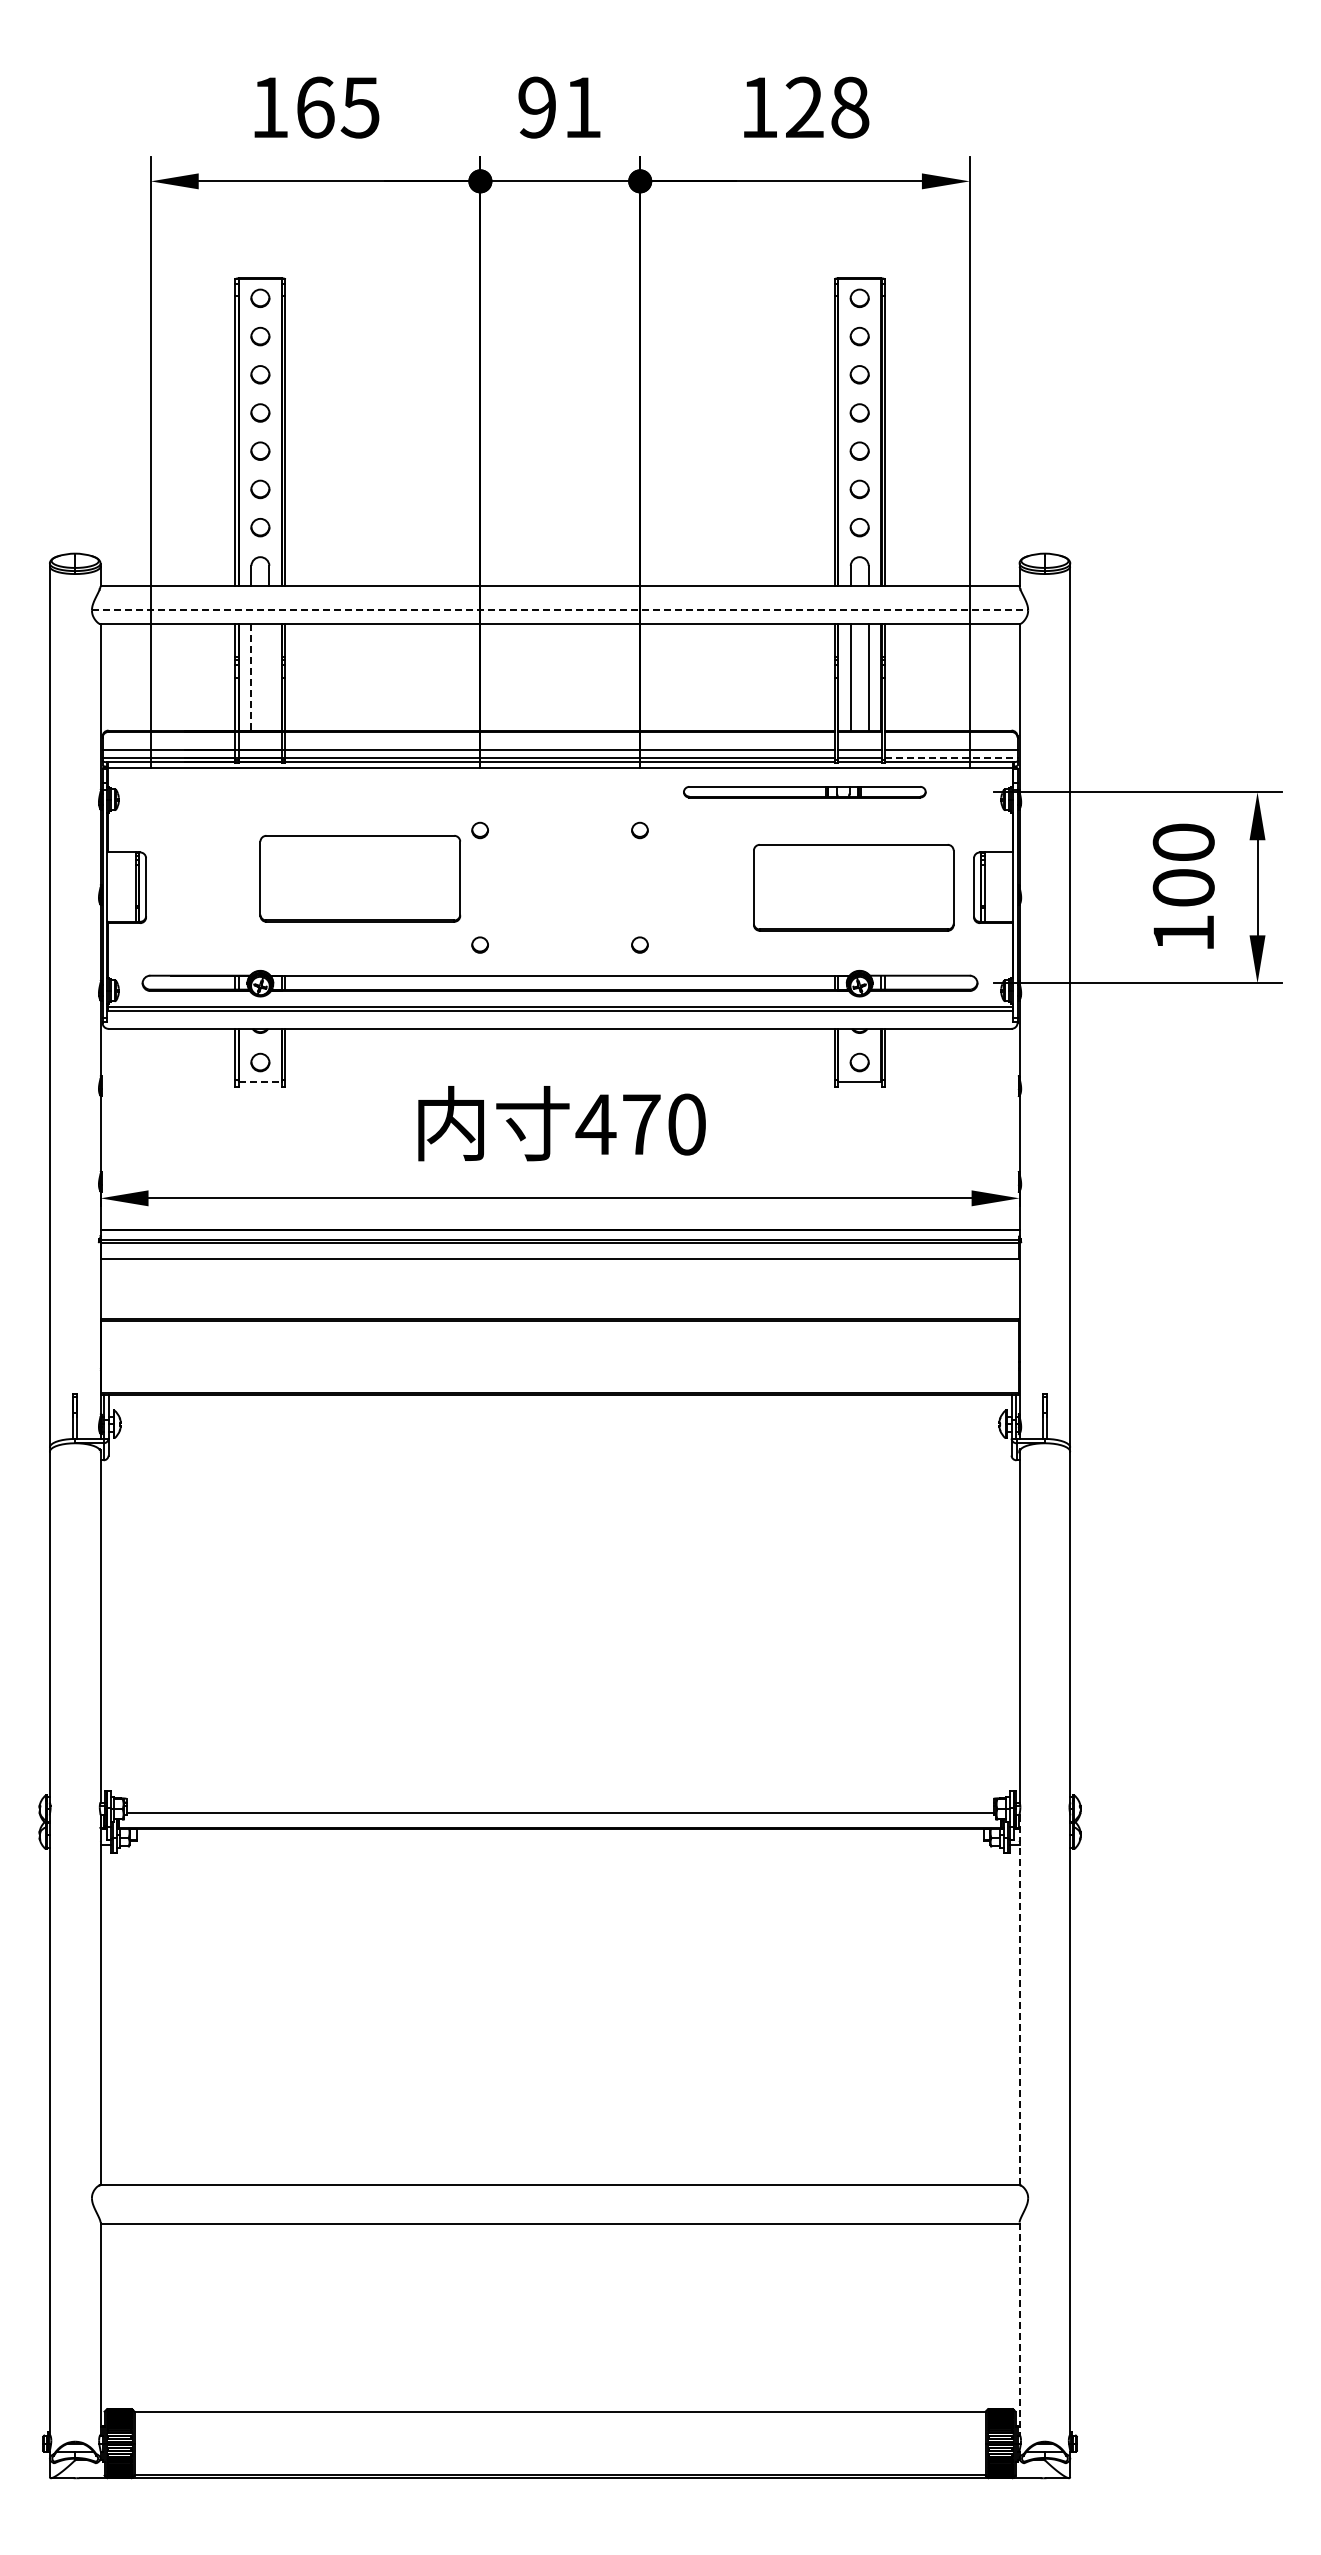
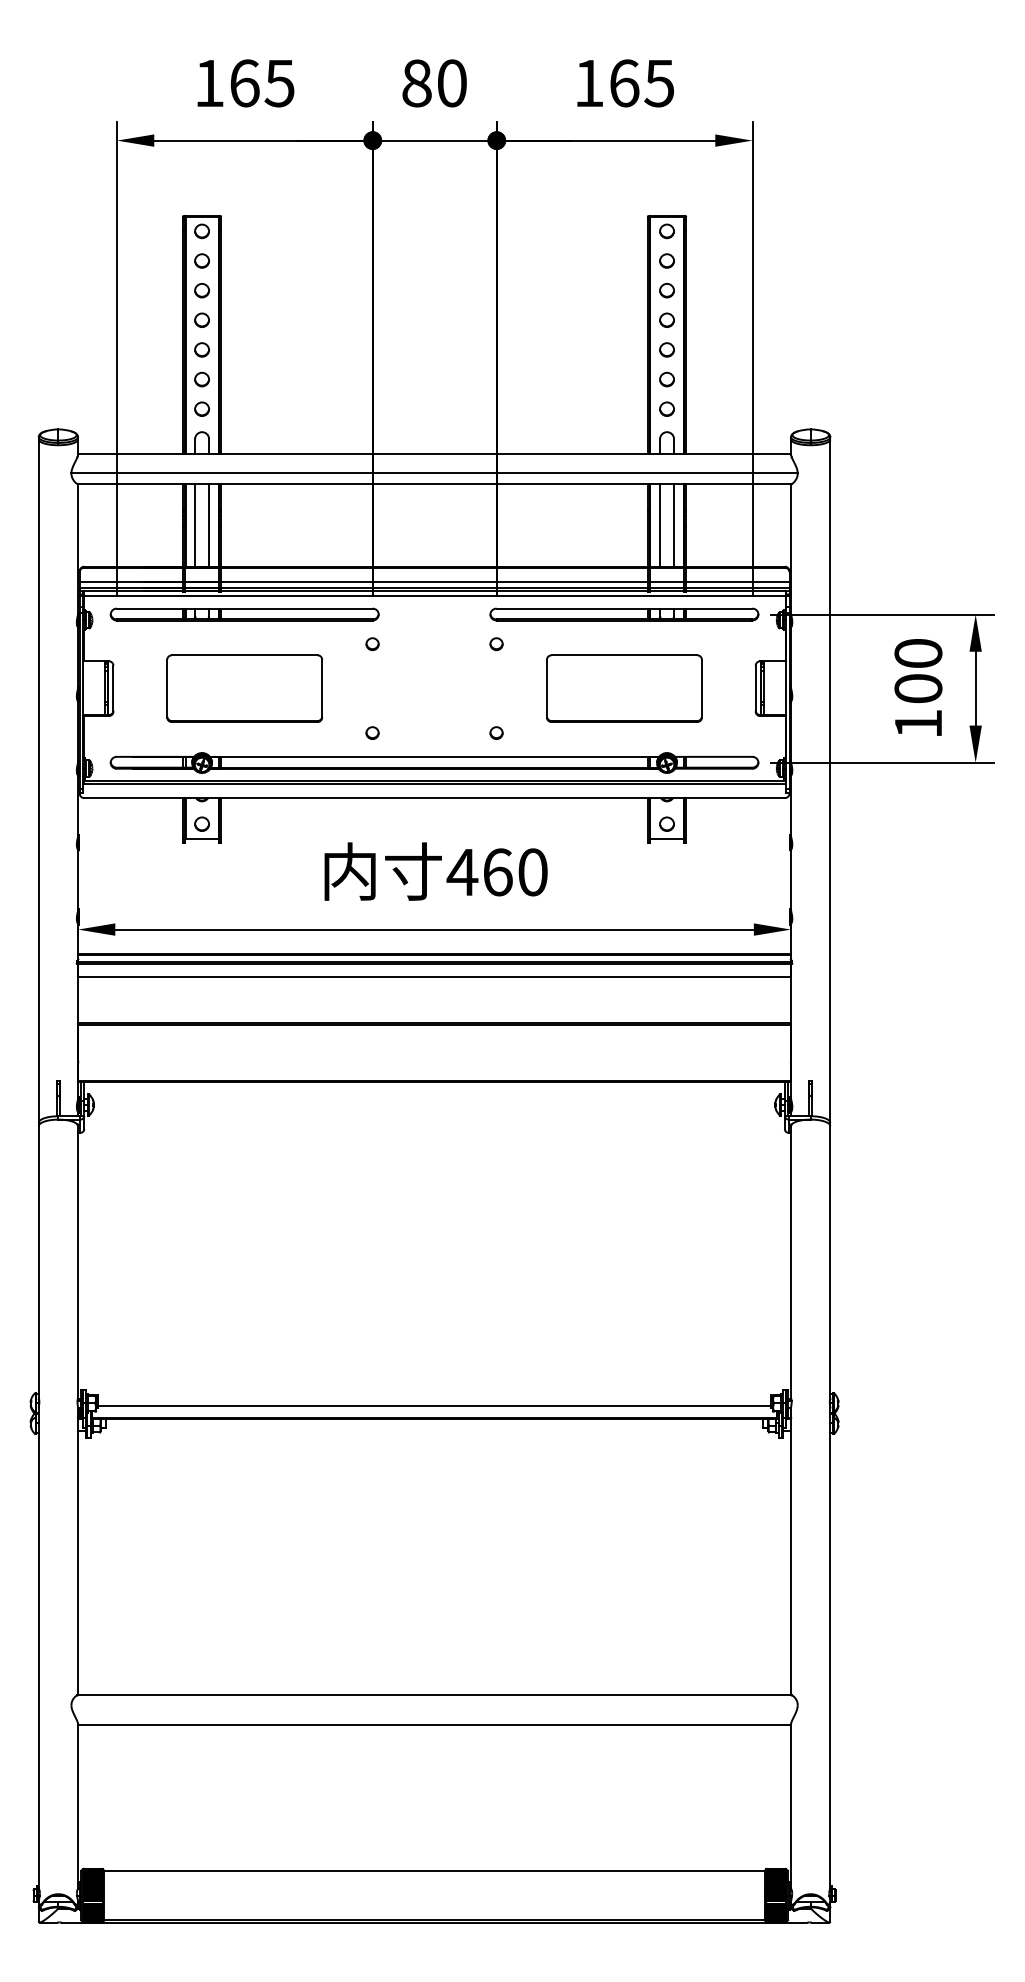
text: (559, 107) -> (434, 83), 91 -> 80
text: (827, 107) -> (642, 83), 128 -> 165
line: (560, 610) -> (434, 473), dashed -> solid
line: (269, 676) -> (209, 524), added
line: (251, 677) -> (195, 525), dashed -> solid
line: (951, 757) -> (738, 587), dashed -> solid
part: (314, 791) -> (244, 613), added
part: (804, 791) -> (624, 613), size x1.43
part: (360, 878) -> (244, 688), moved
part: (853, 887) -> (624, 688), moved
line: (260, 1081) -> (202, 838), dashed -> solid
text: (641, 1124) -> (497, 872), 470 -> 460
line: (1019, 2000) -> (791, 1551), dashed -> solid
line: (1019, 2329) -> (791, 1807), dashed -> solid

